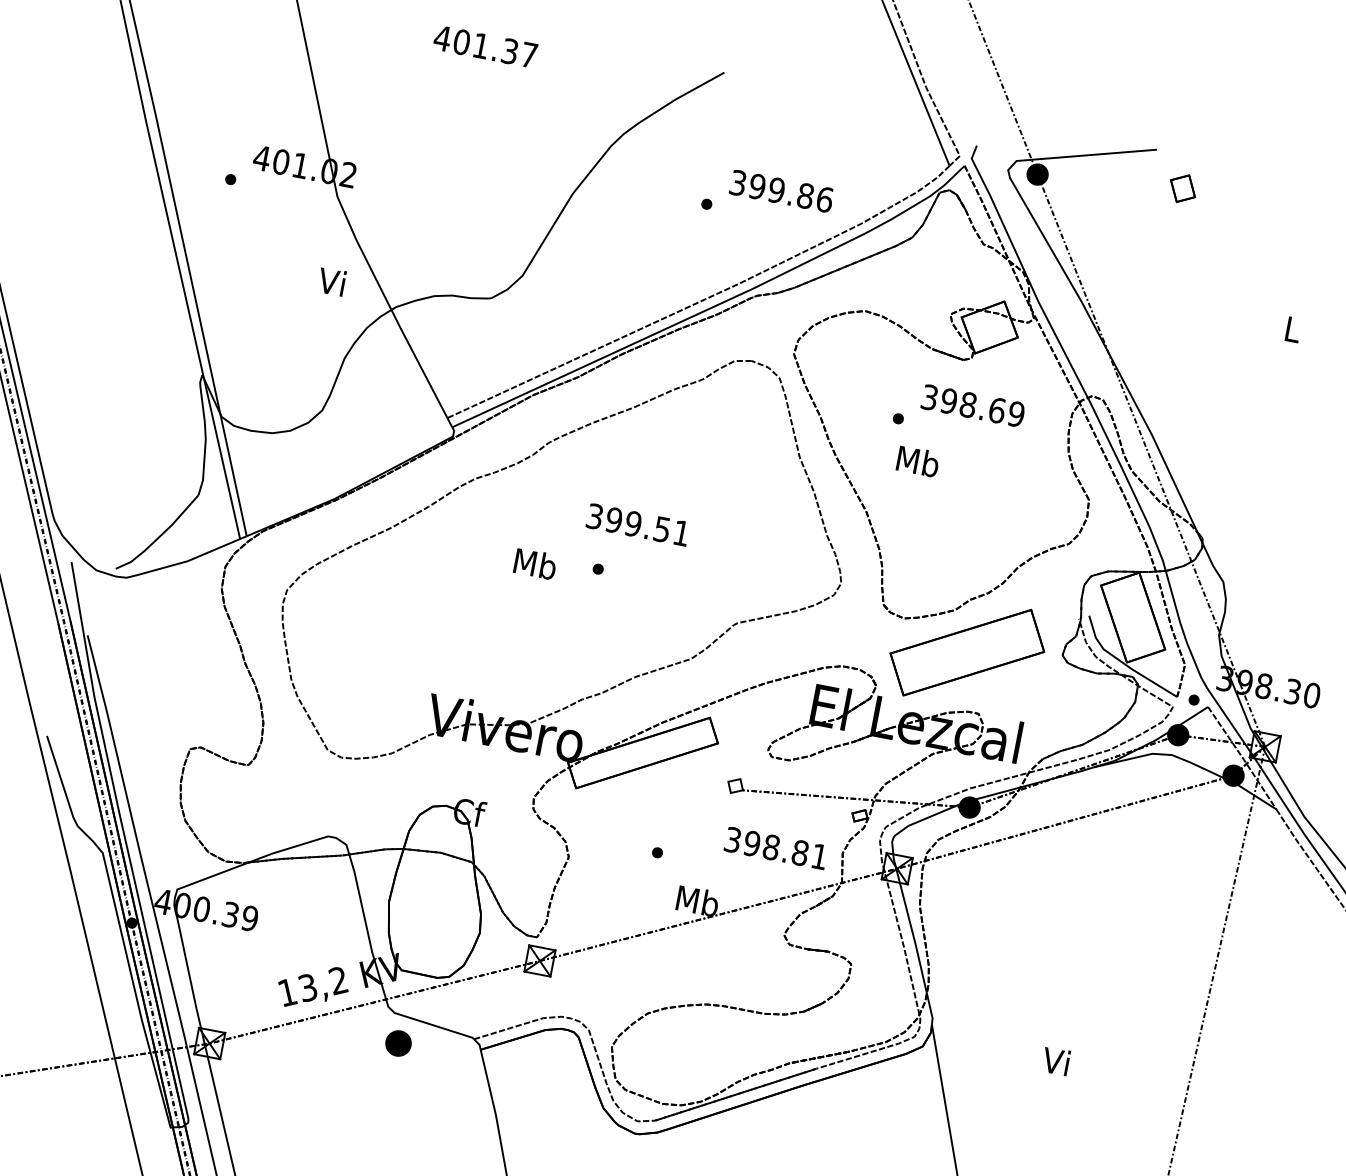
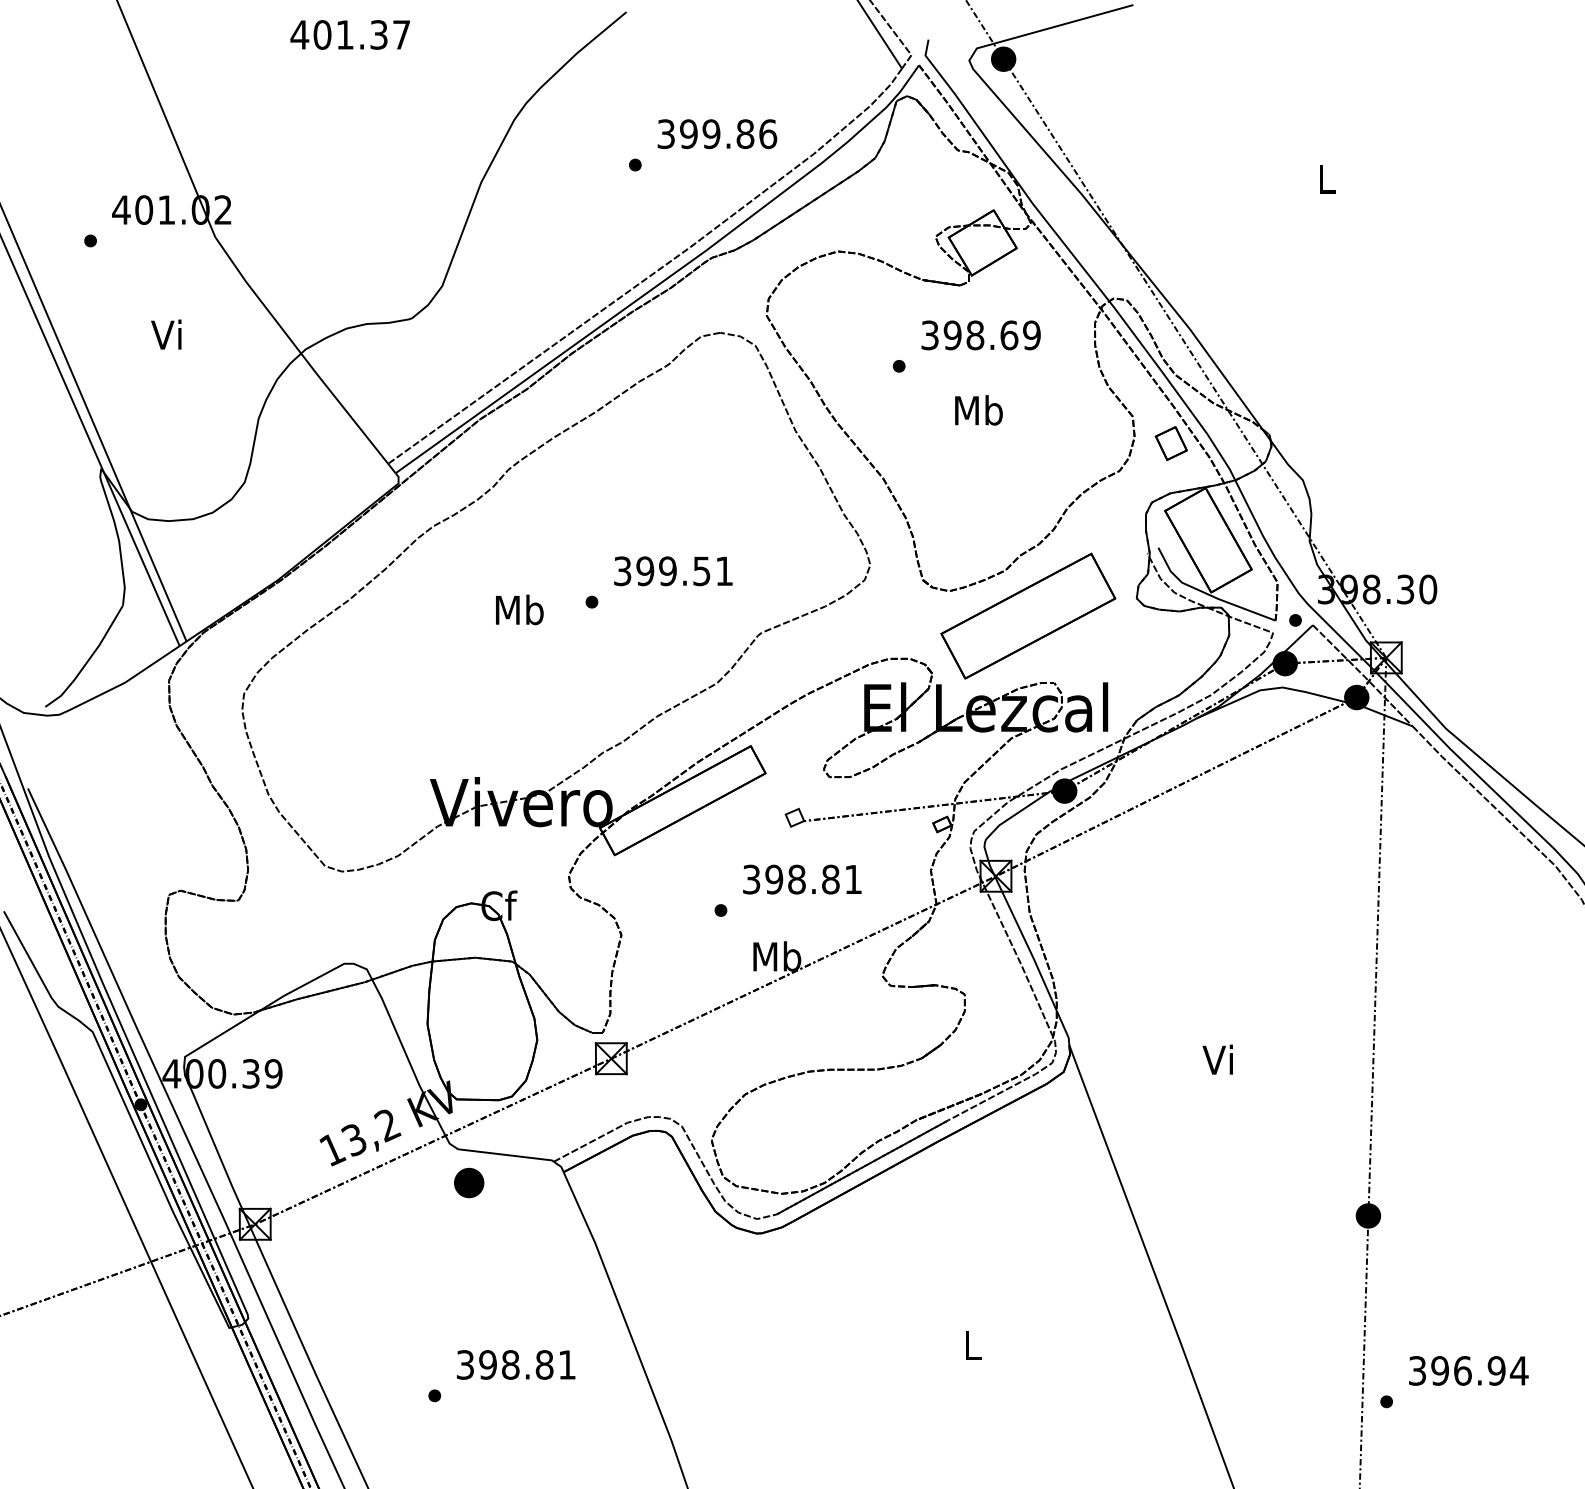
part: (1182, 188) -> (1170, 443), moved
text: (331, 281) -> (166, 334), moved
text: (917, 461) -> (978, 410), moved
text: (638, 525) -> (673, 571), moved
text: (776, 848) -> (802, 879), moved

